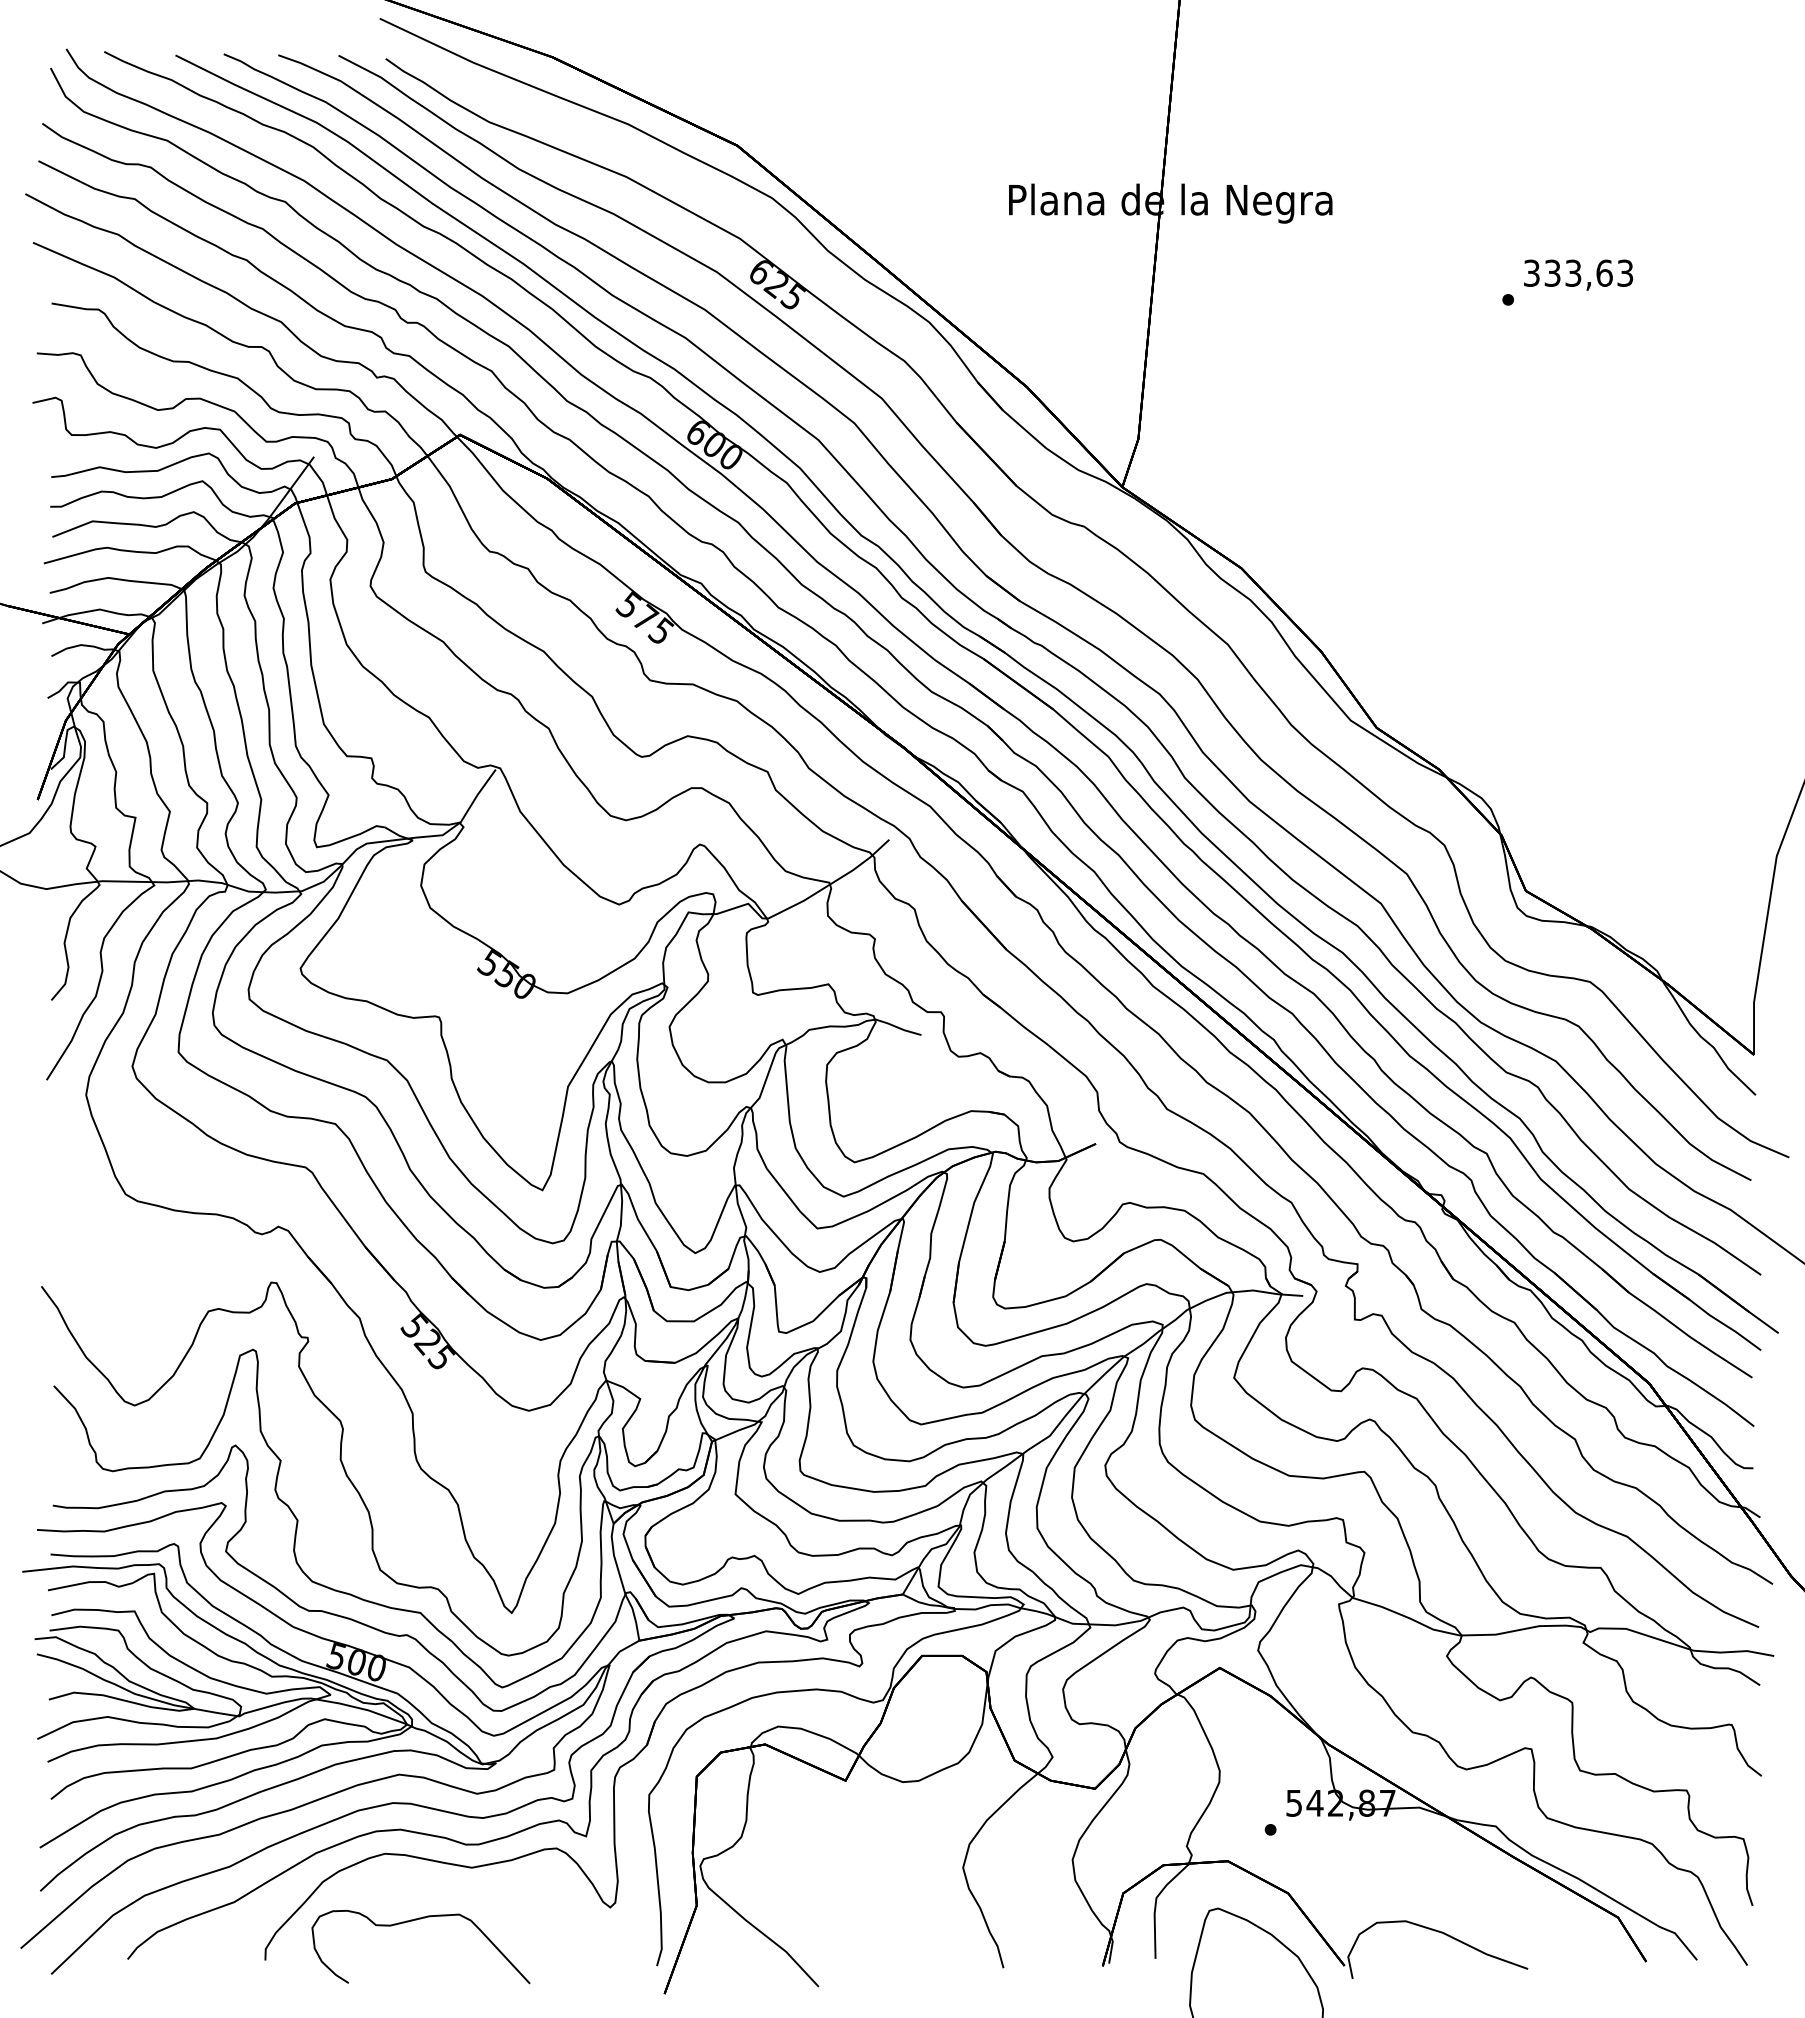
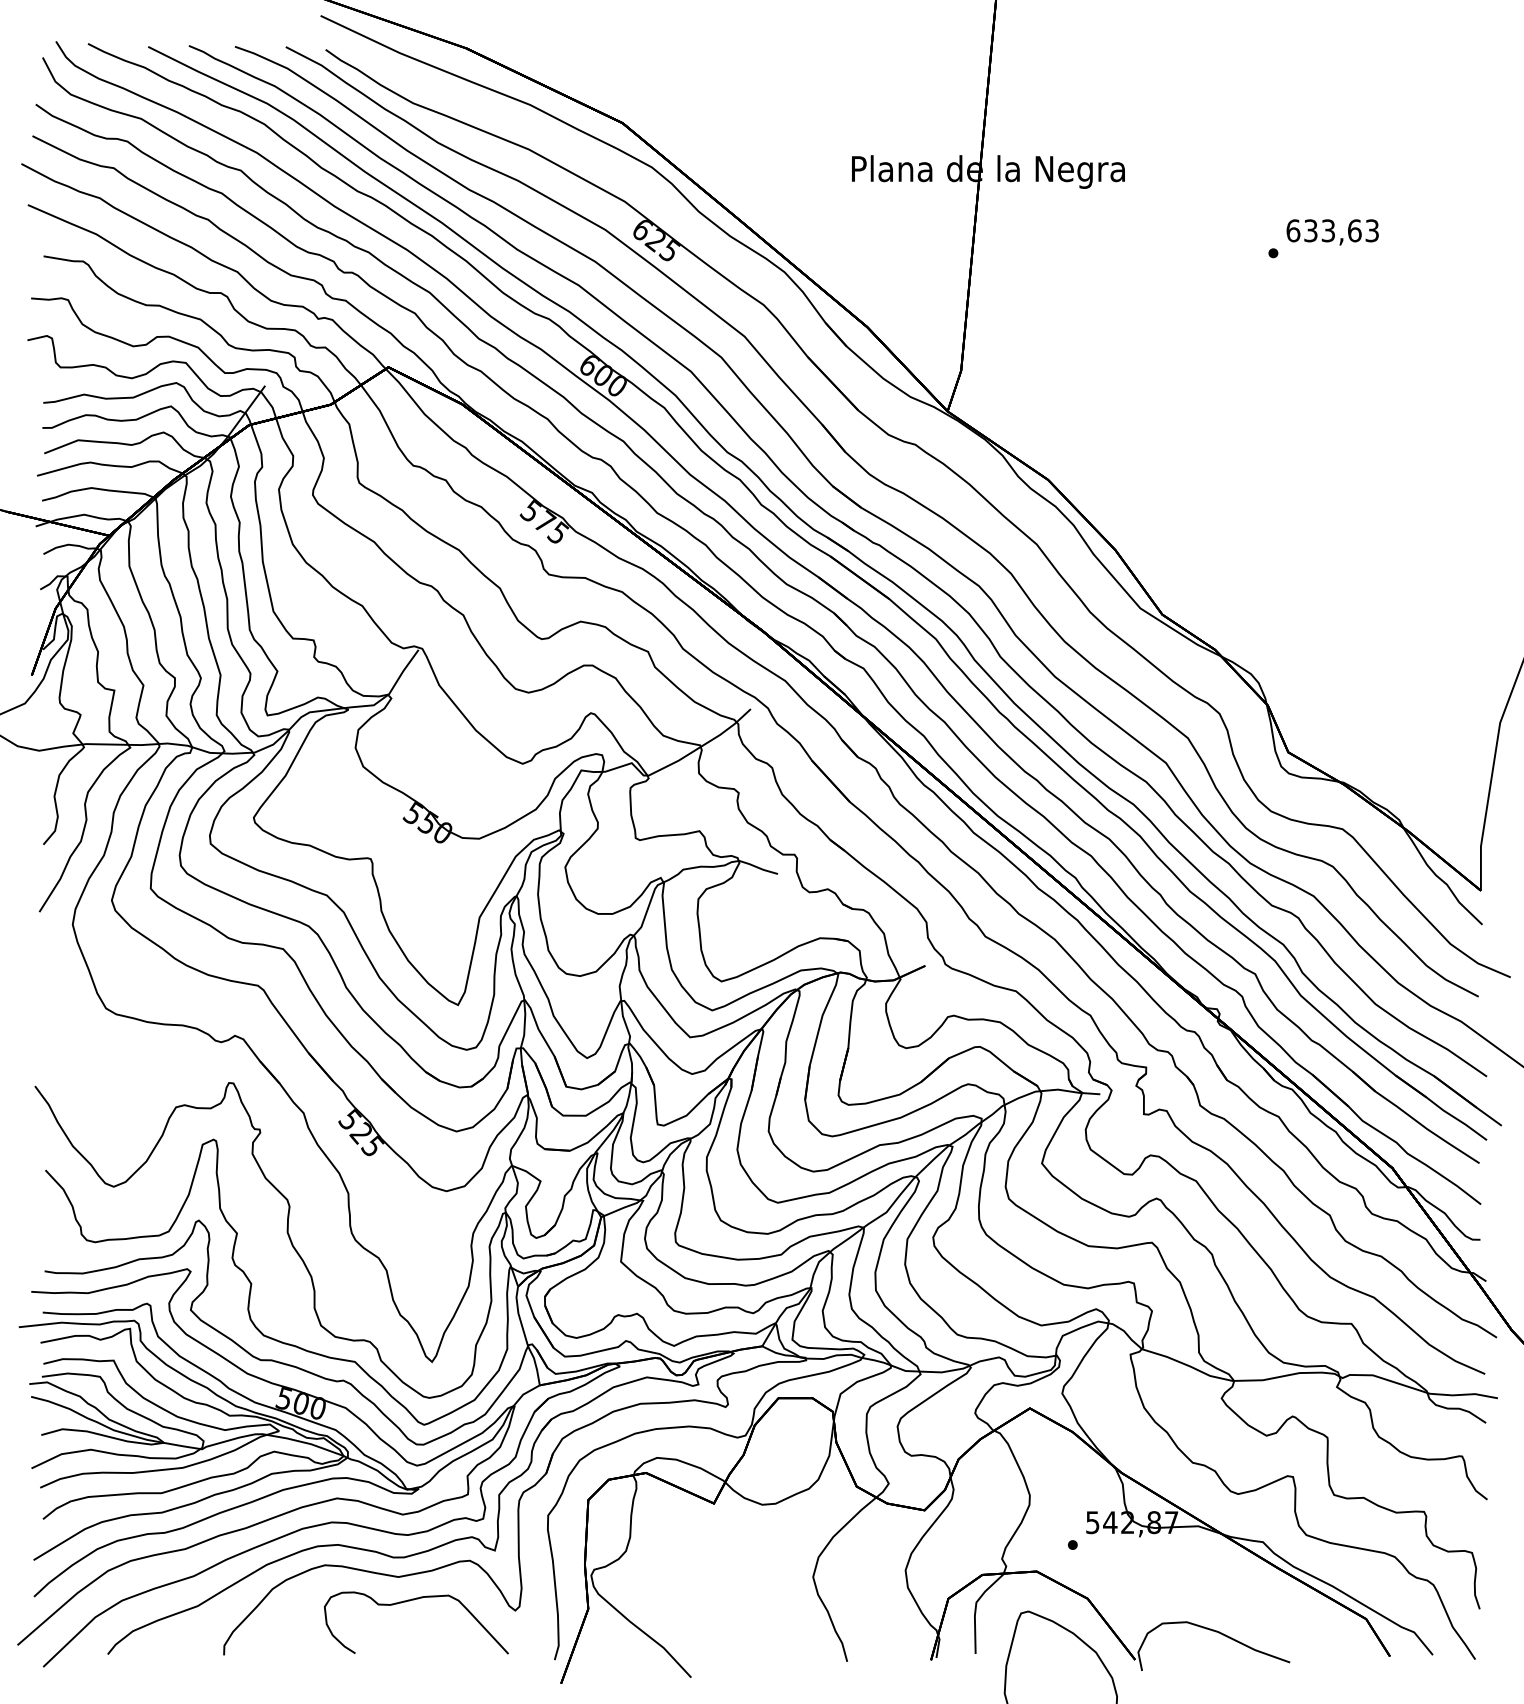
text: (1532, 272) -> (1293, 230), 333,63 -> 633,63
curve: (413, 1921) -> (410, 1601), moved

